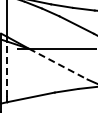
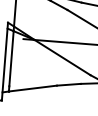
line: (58, 64) -> (62, 57), dashed -> solid
line: (7, 69) -> (11, 58), dashed -> solid

